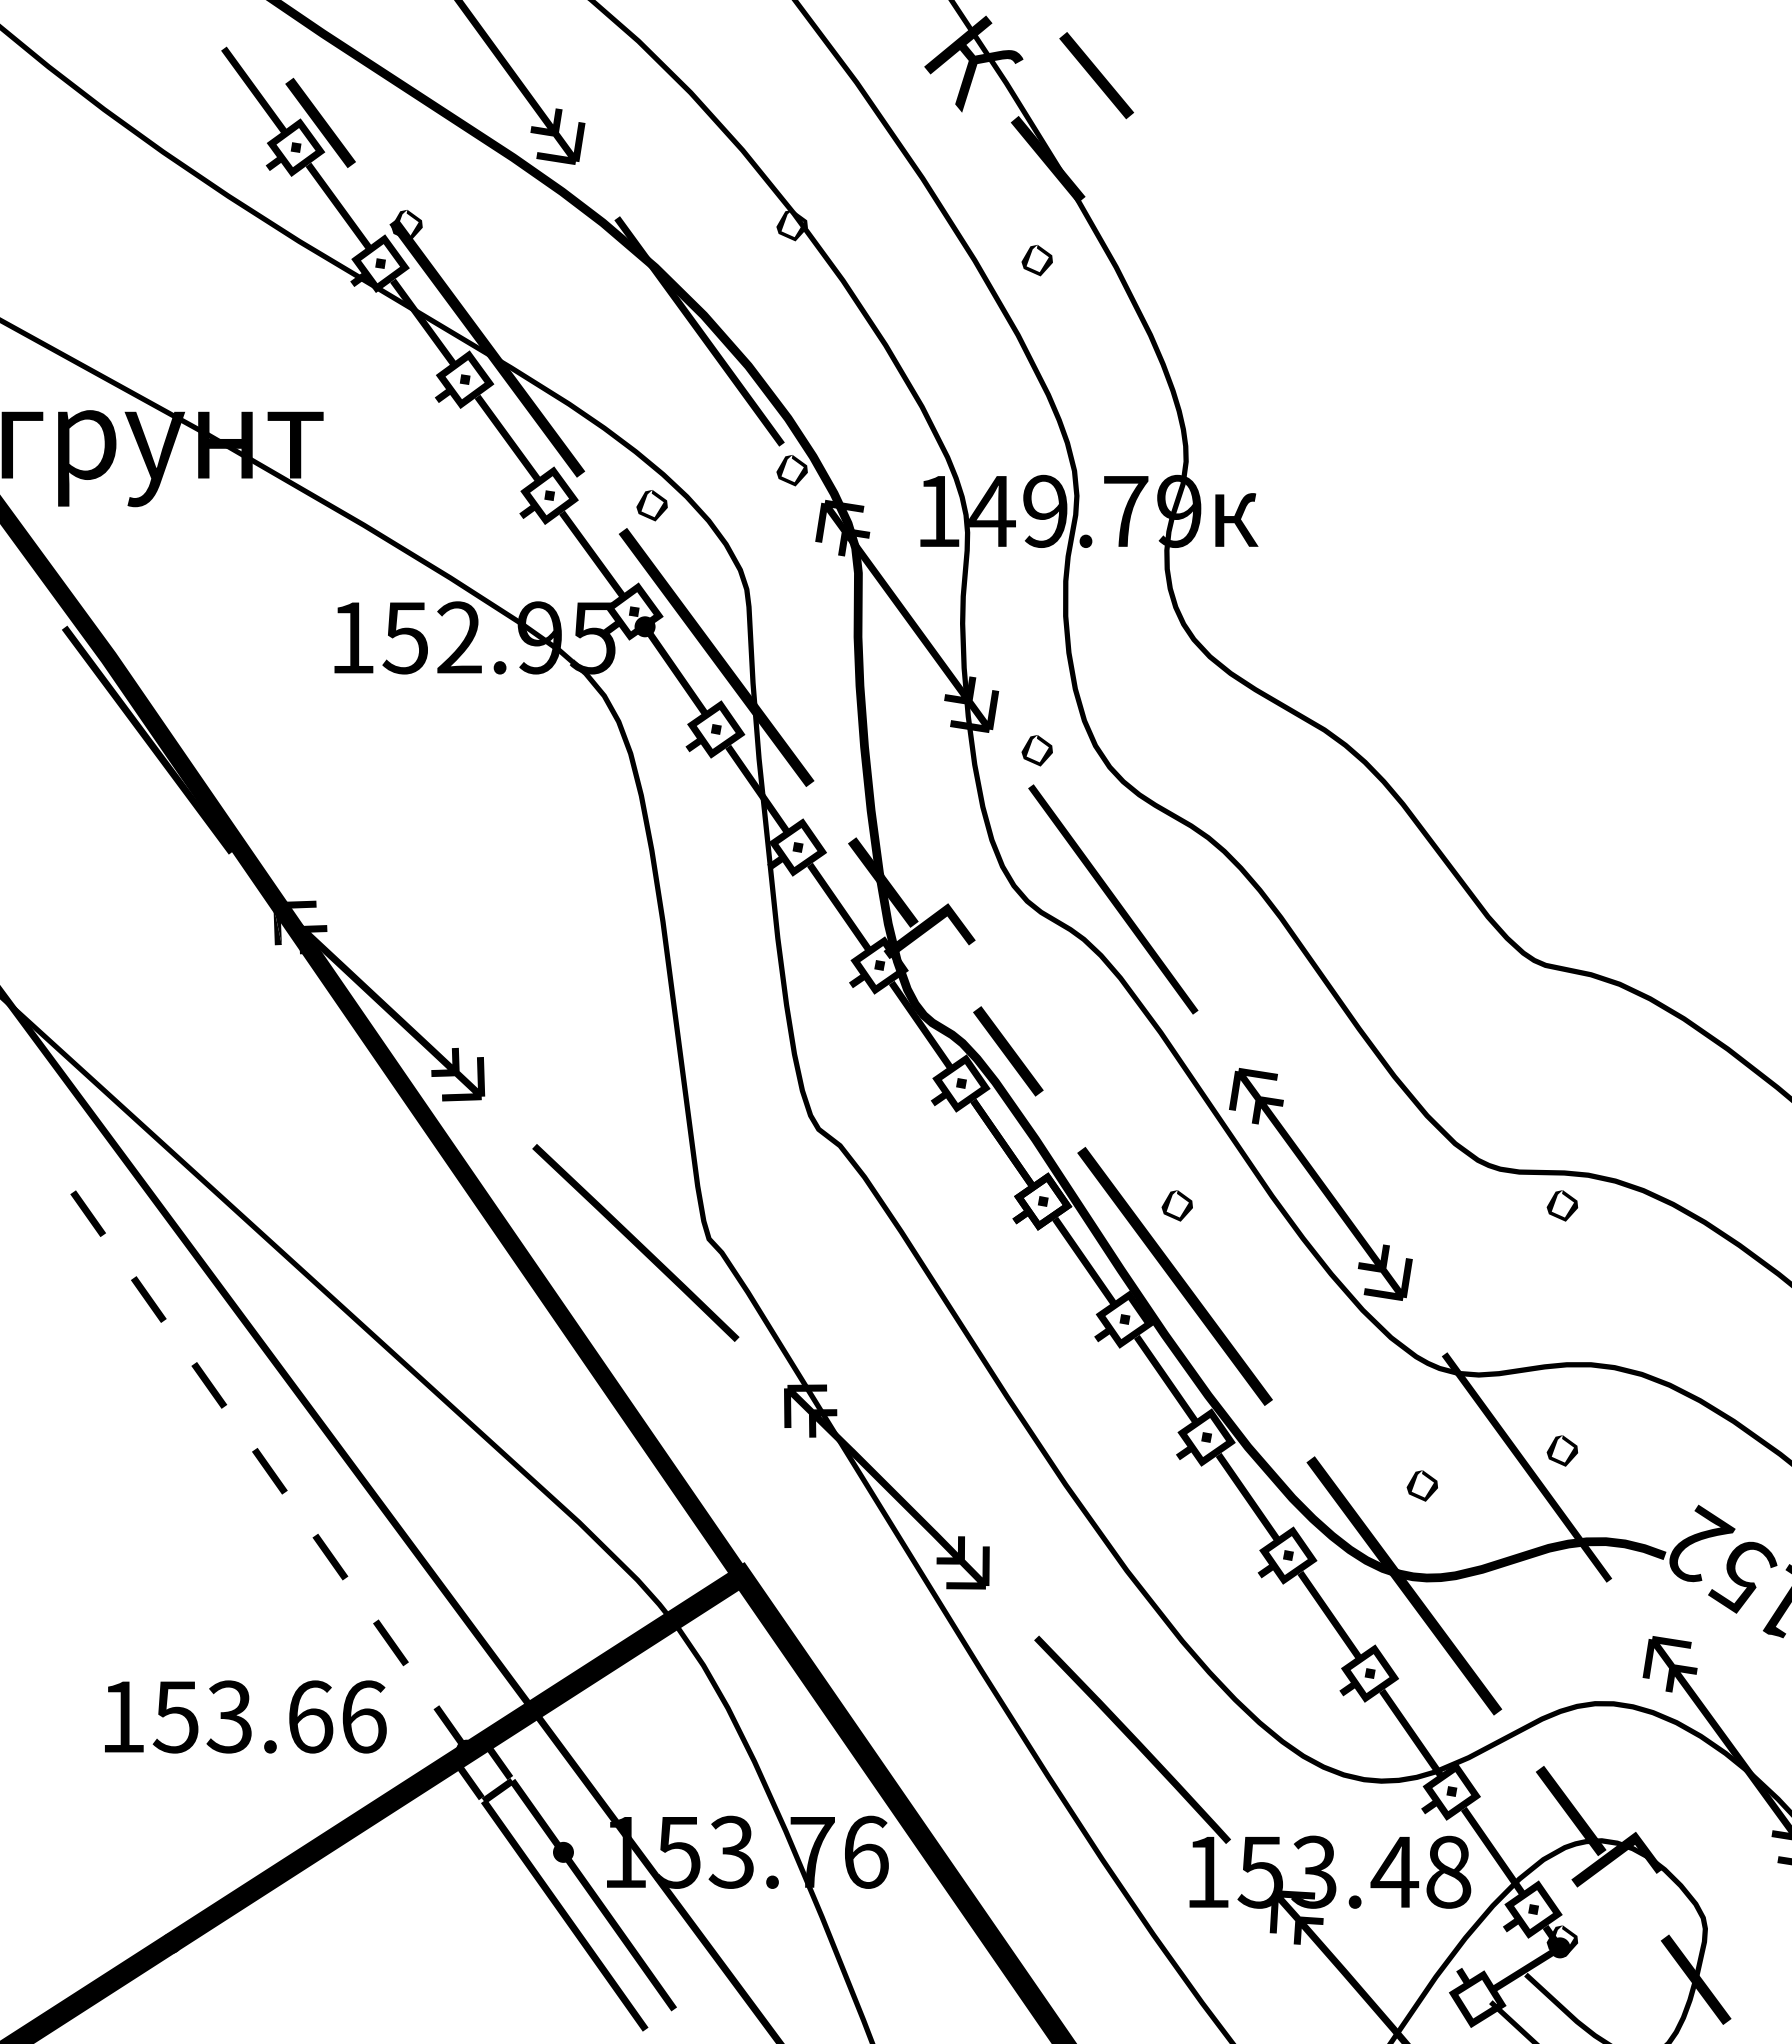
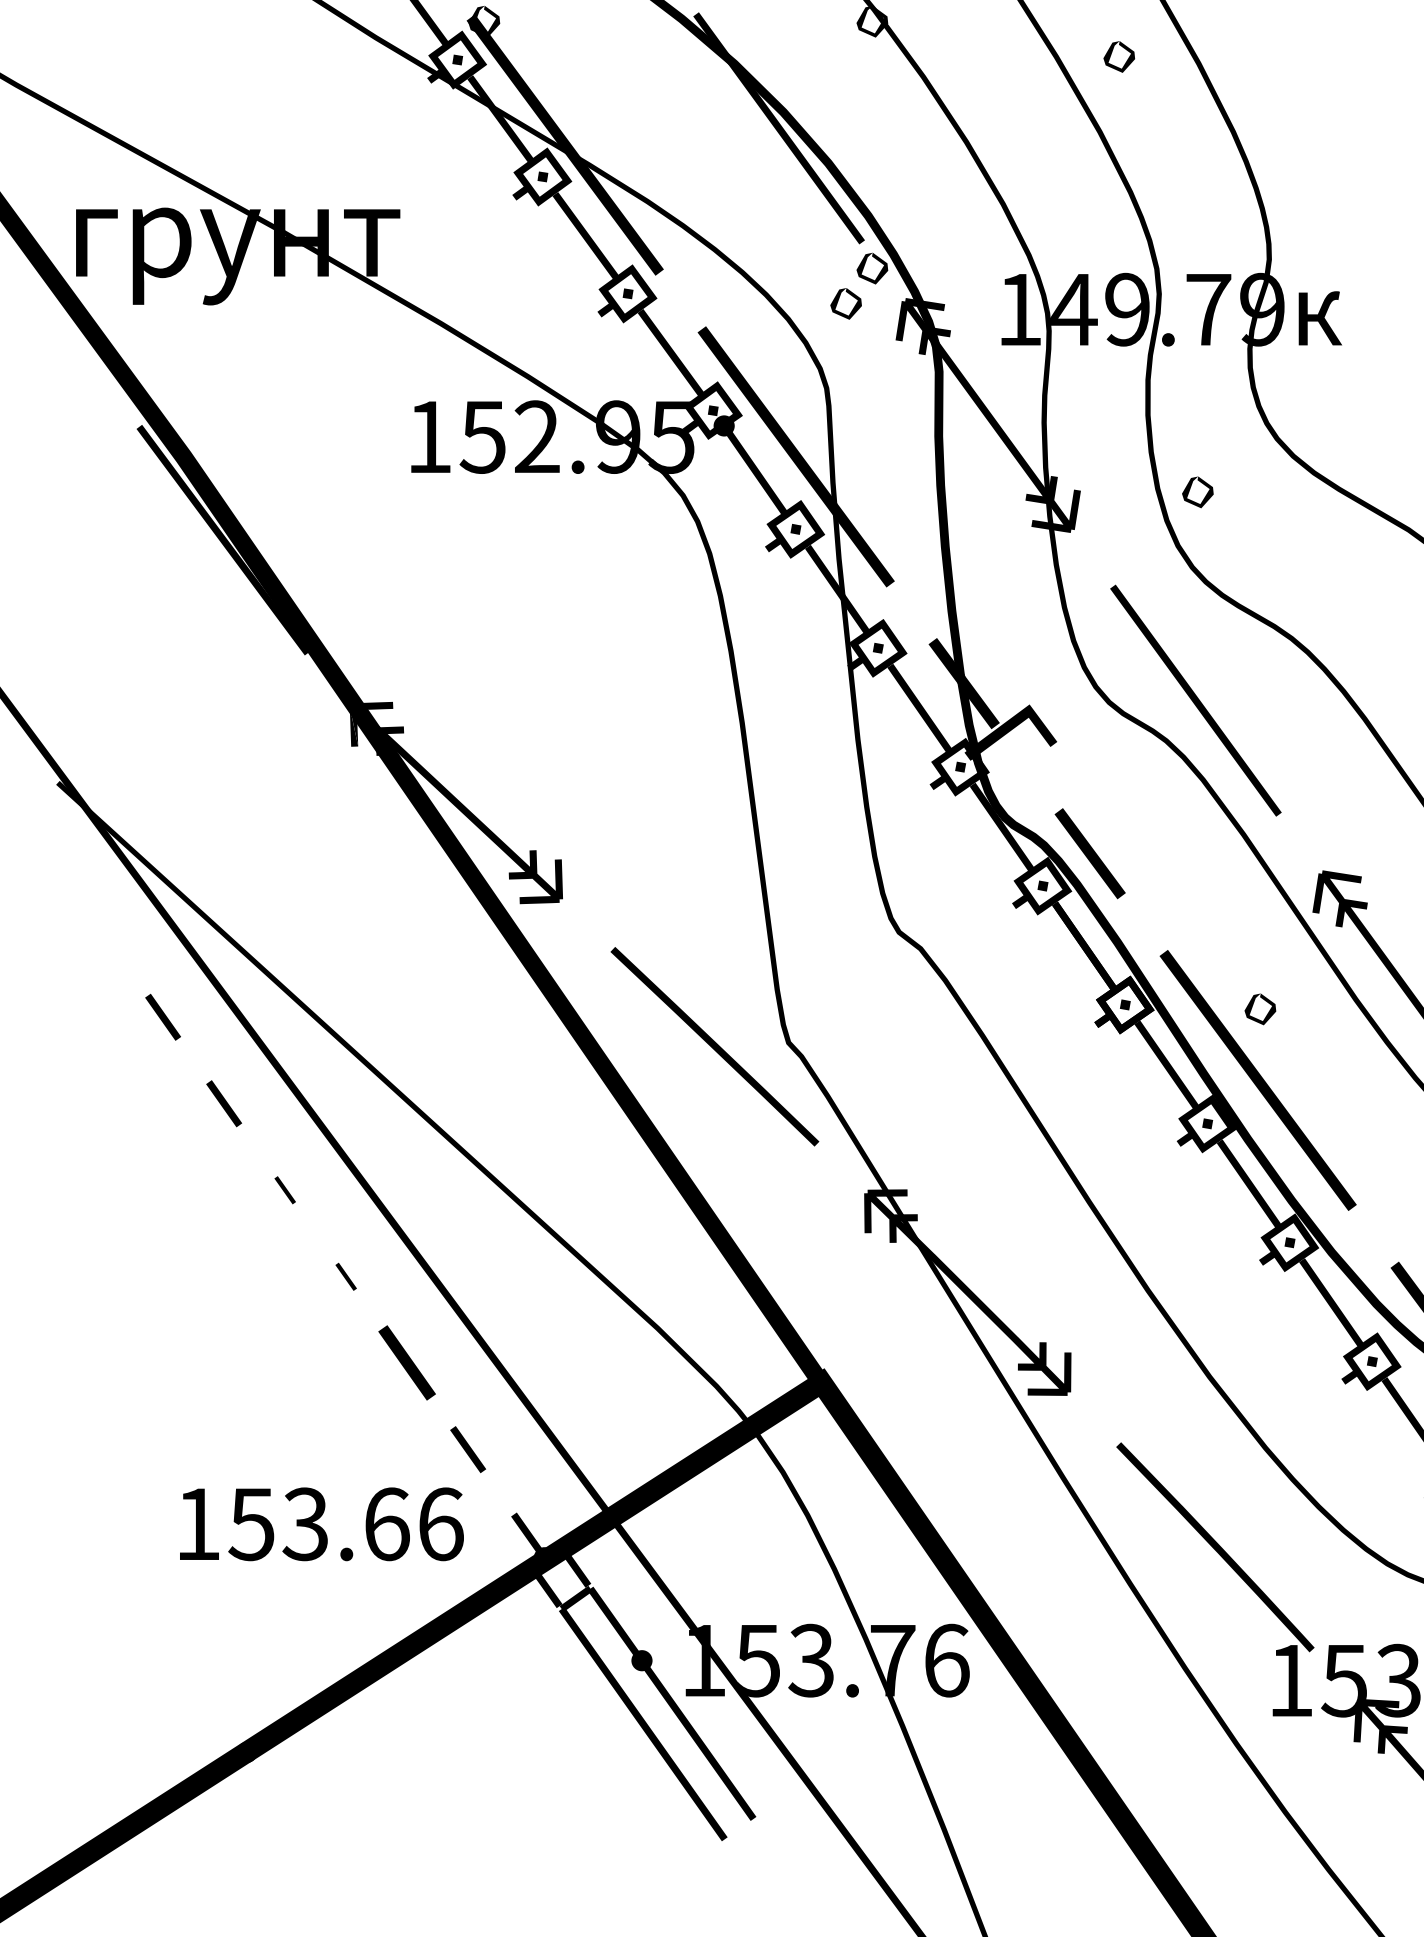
part: (651, 505) -> (845, 303), moved
part: (1036, 750) -> (1197, 492), moved
part: (209, 1385) -> (285, 1190), size x0.6
part: (269, 1471) -> (345, 1276), size x0.6
part: (330, 1557) -> (407, 1363), size x1.6

